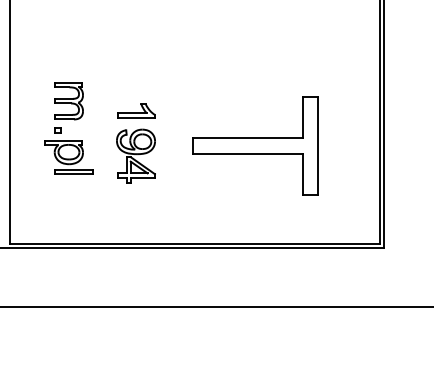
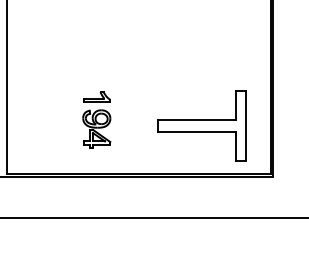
part: (68, 128) -> (48, 91), removed
part: (135, 142) -> (96, 119), moved
part: (254, 145) -> (201, 125), moved

